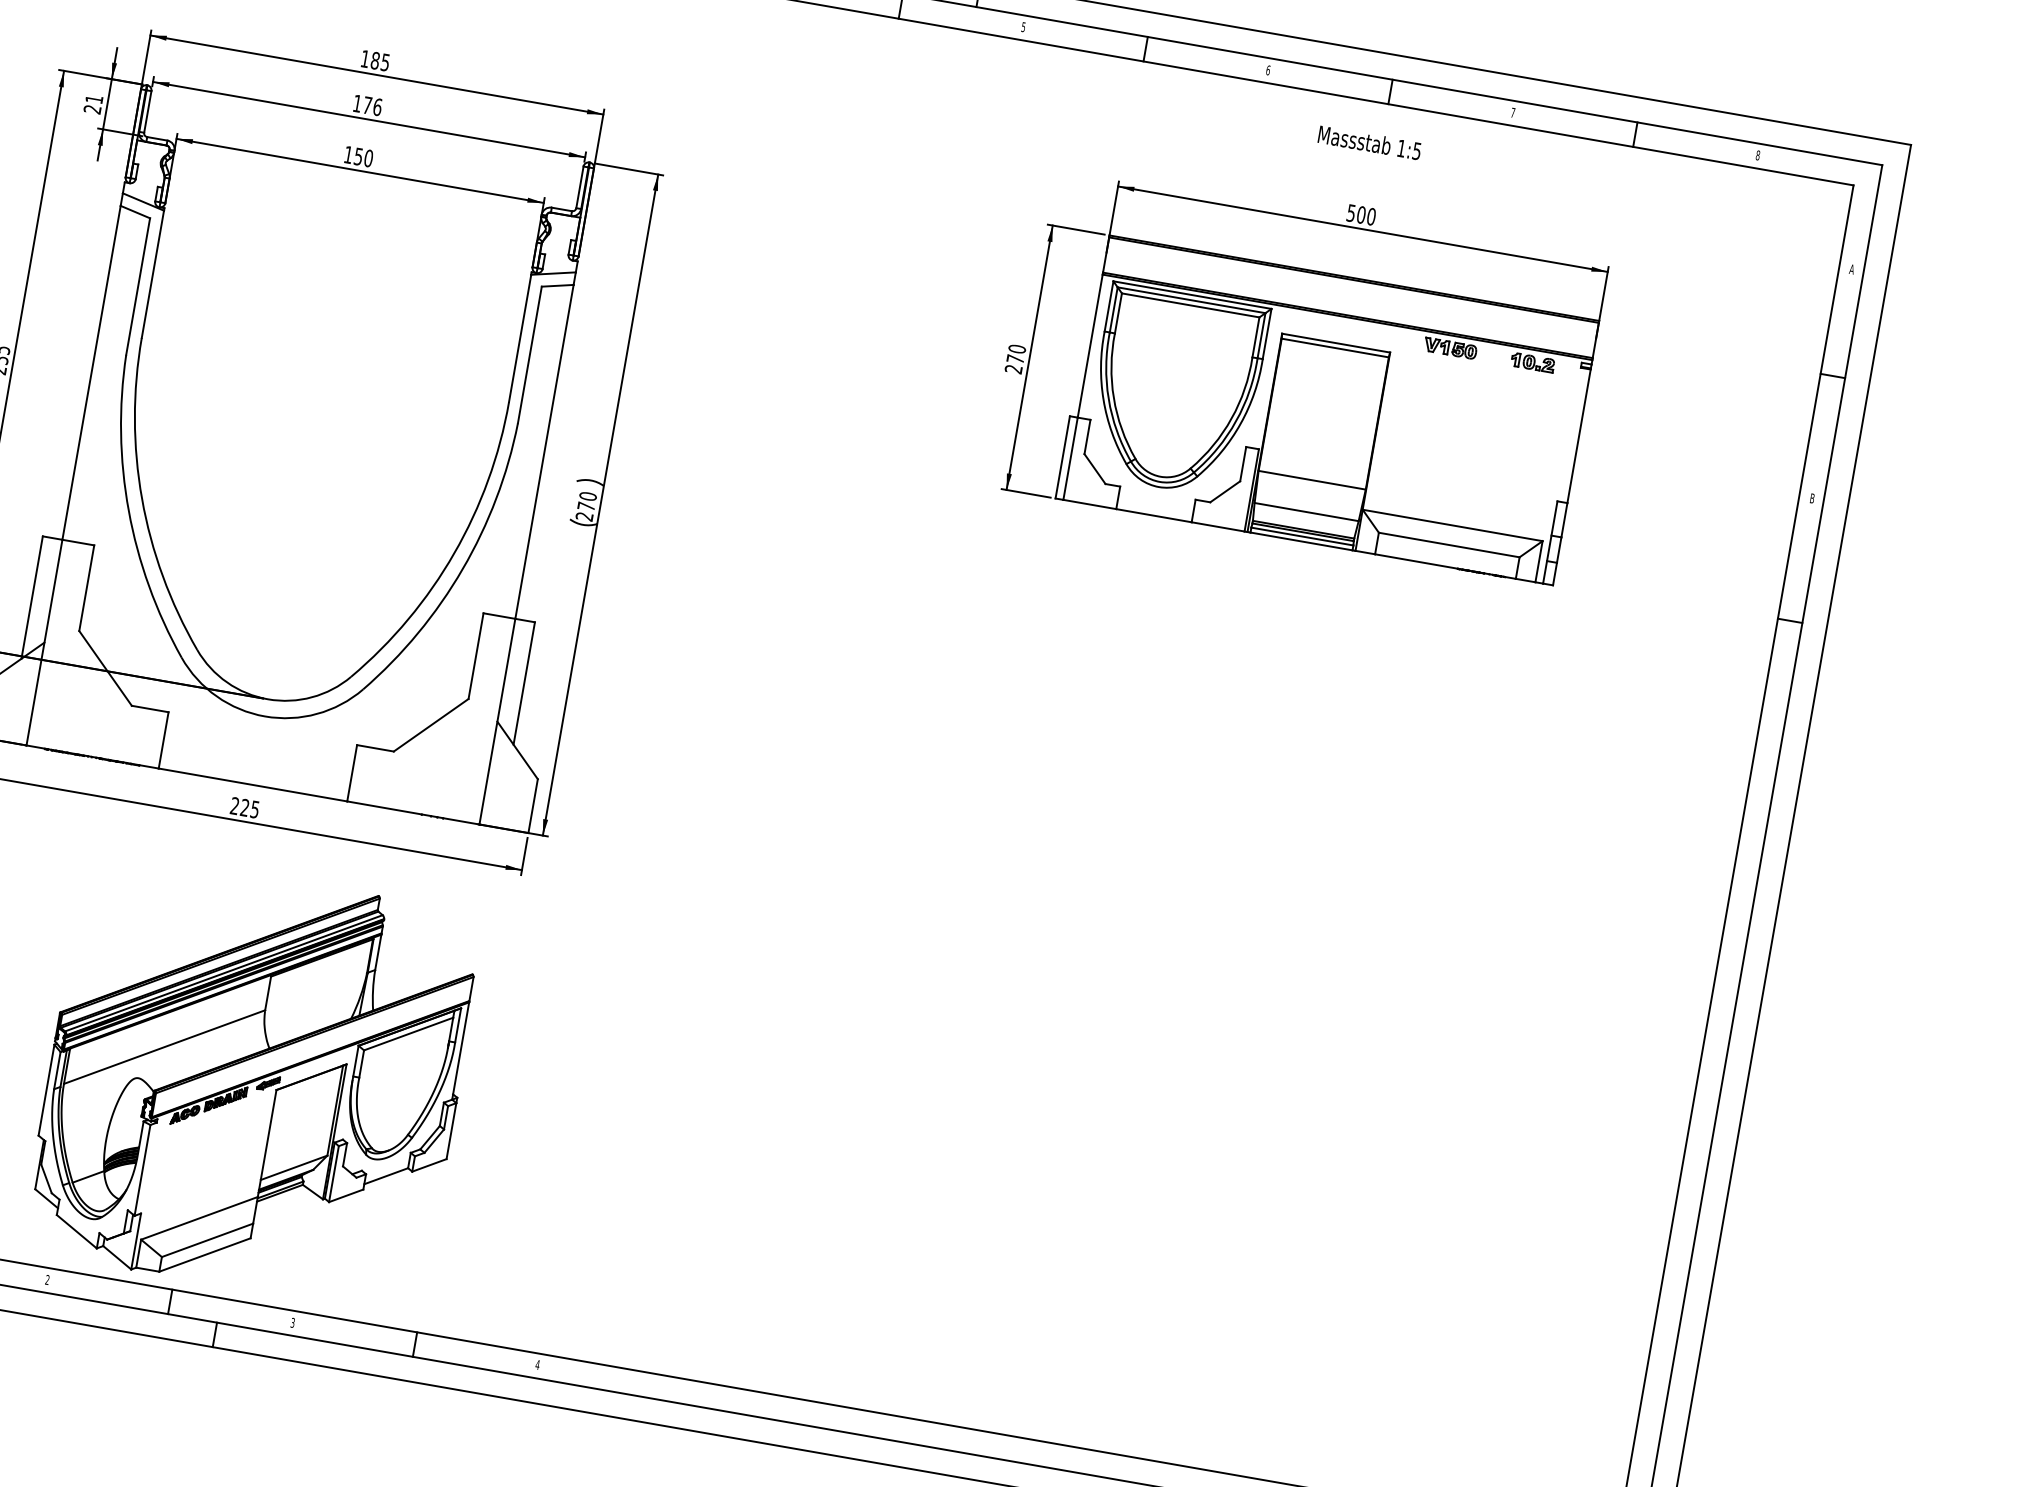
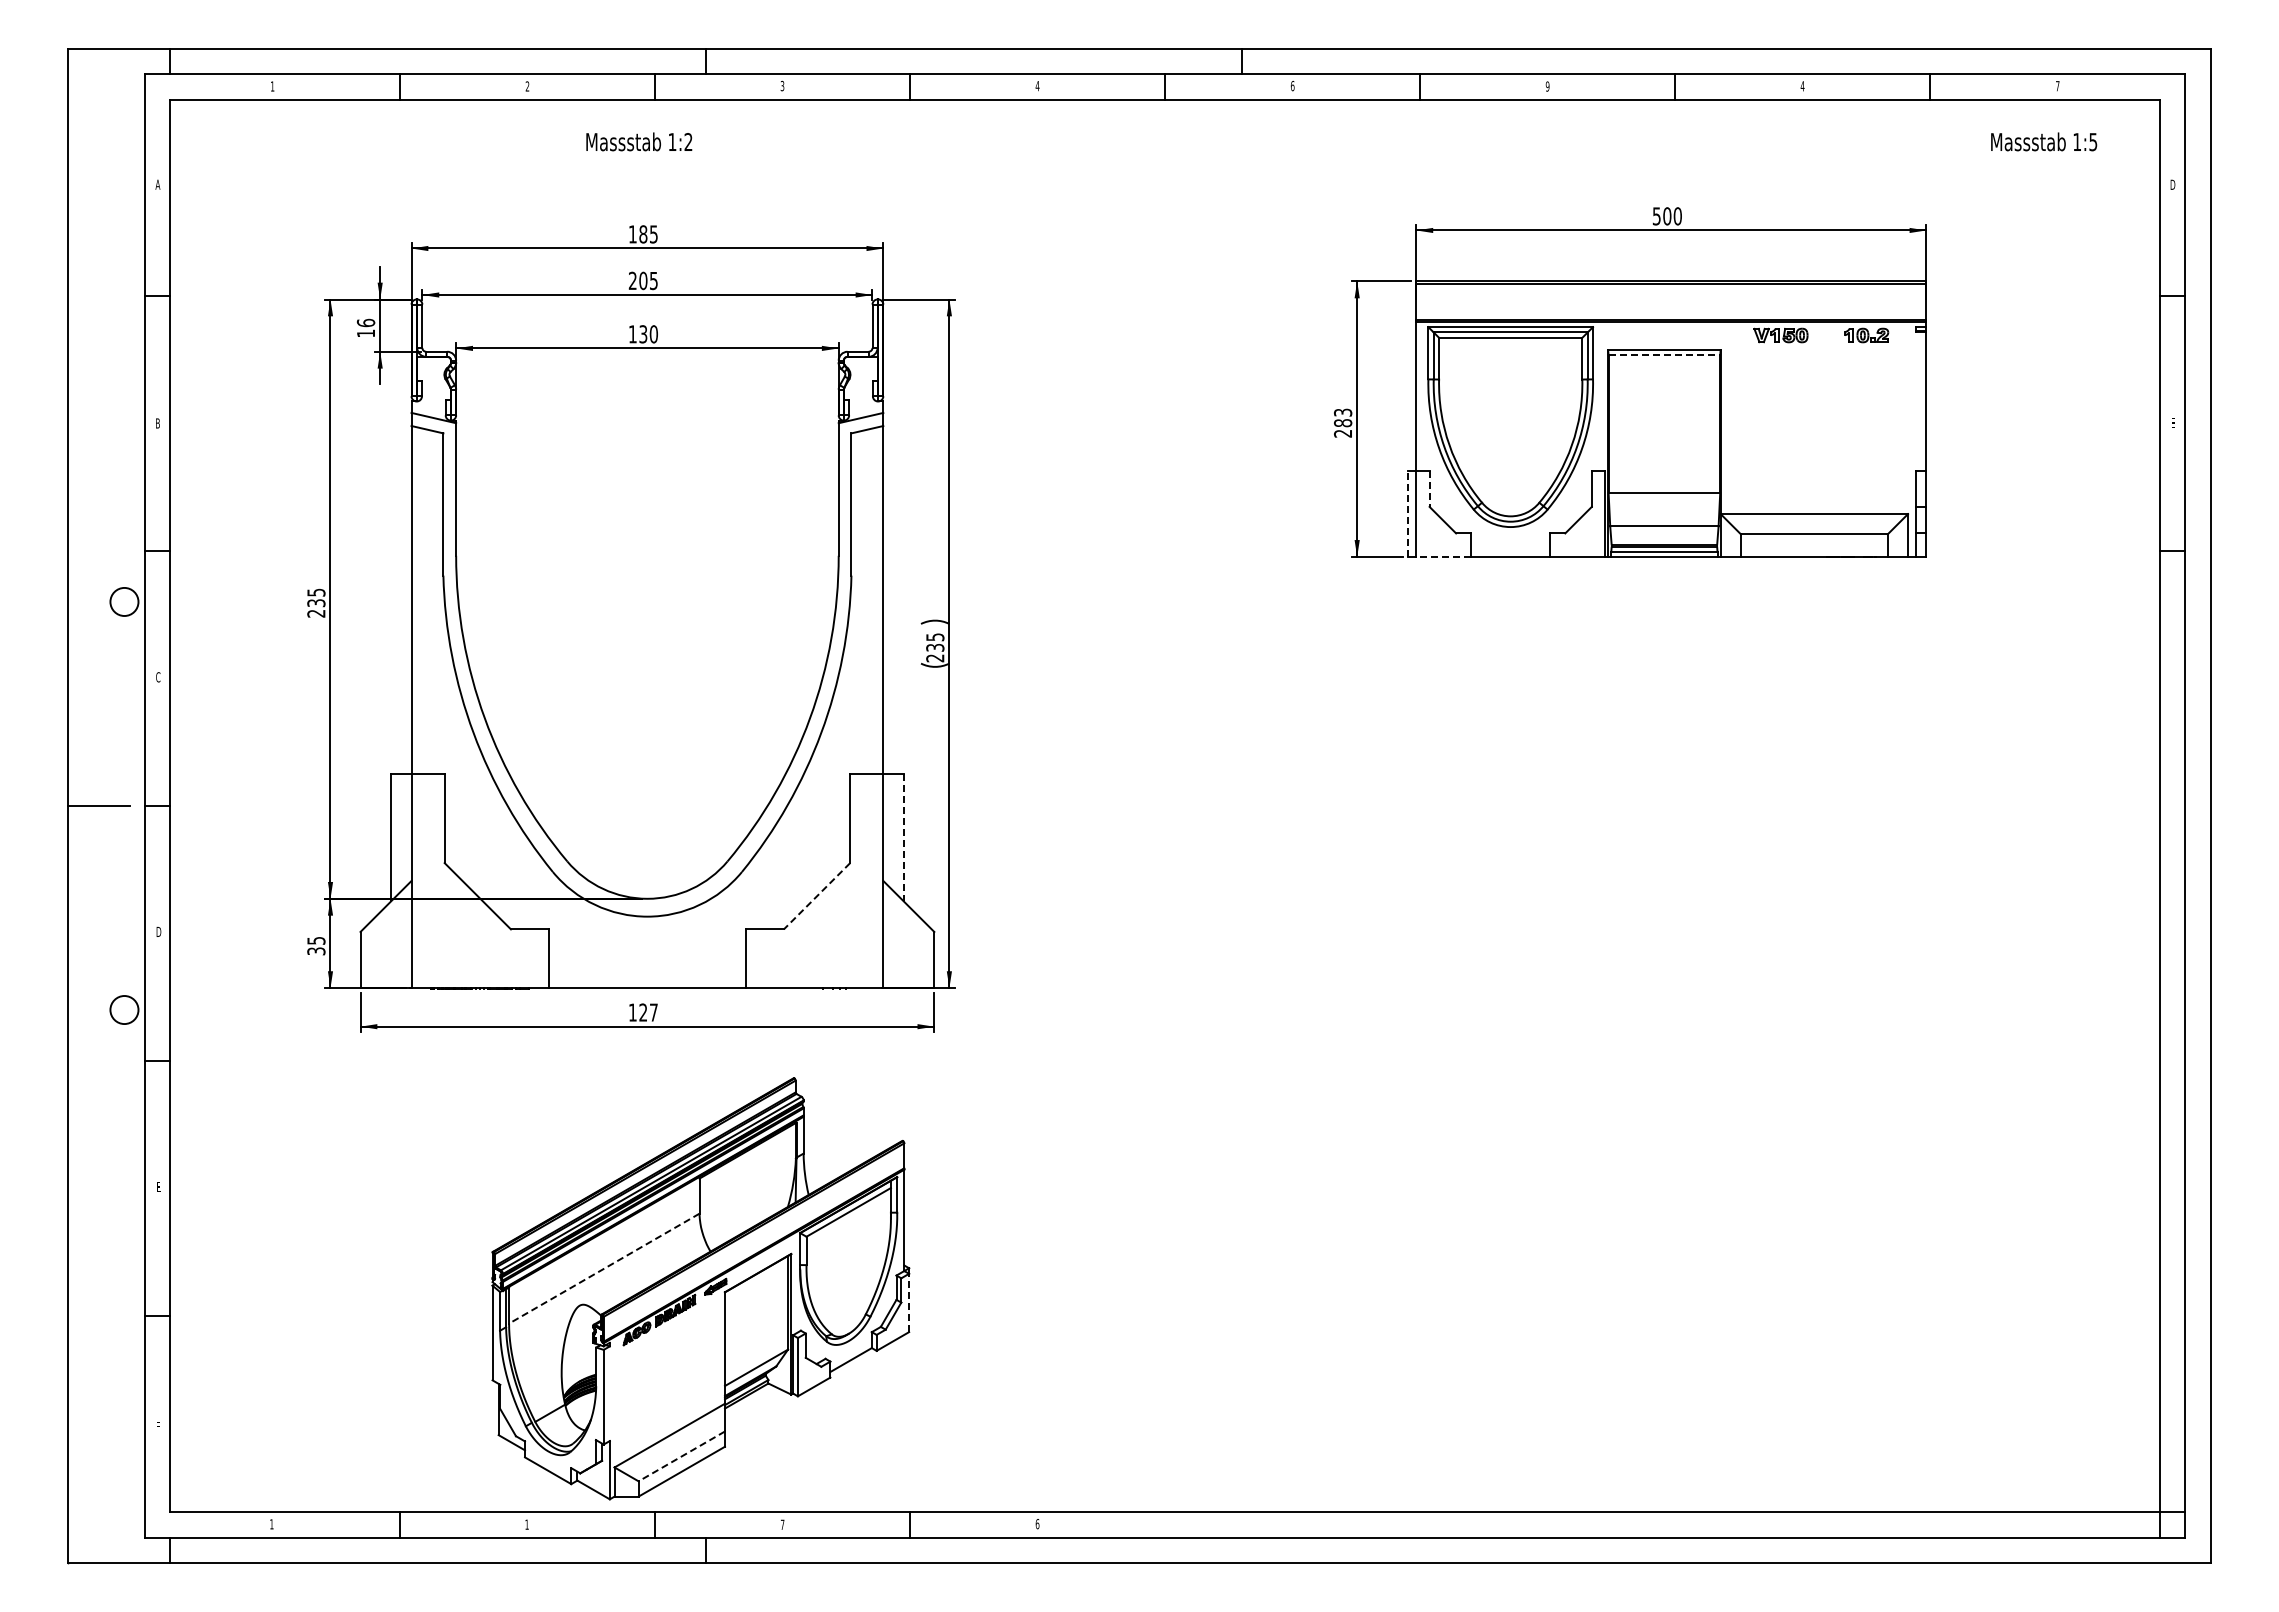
text: (1023, 26) -> (1292, 85), 5 -> 6
text: (1268, 70) -> (1547, 86), 6 -> 9
text: (93, 103) -> (365, 327), 21 -> 16
text: (367, 105) -> (643, 280), 176 -> 205
text: (1512, 113) -> (1802, 86), 7 -> 4
text: (1370, 142) -> (2044, 141), moved
text: (358, 155) -> (643, 333), 150 -> 130
text: (1757, 155) -> (2057, 86), 8 -> 7
text: (1851, 269) -> (2172, 184), A -> D
line: (1335, 348) -> (1664, 355), solid -> dashed
text: (1016, 353) -> (1343, 417), 270 -> 283
line: (1087, 437) -> (1429, 489), solid -> dashed
line: (1062, 457) -> (1408, 514), solid -> dashed
text: (1812, 498) -> (2173, 423), B -> E
text: (587, 501) -> (935, 642), 270 -> 235
line: (1089, 504) -> (1443, 556), solid -> dashed
line: (524, 683) -> (903, 837), solid -> dashed
line: (431, 725) -> (817, 896), solid -> dashed
text: (244, 807) -> (642, 1012), 225 -> 127
line: (164, 1047) -> (604, 1268), solid -> dashed
line: (451, 1130) -> (909, 1302), solid -> dashed
line: (207, 1240) -> (681, 1456), solid -> dashed
text: (47, 1279) -> (526, 1524), 2 -> 1
text: (292, 1322) -> (782, 1524), 3 -> 7
text: (537, 1365) -> (1037, 1524), 4 -> 6

